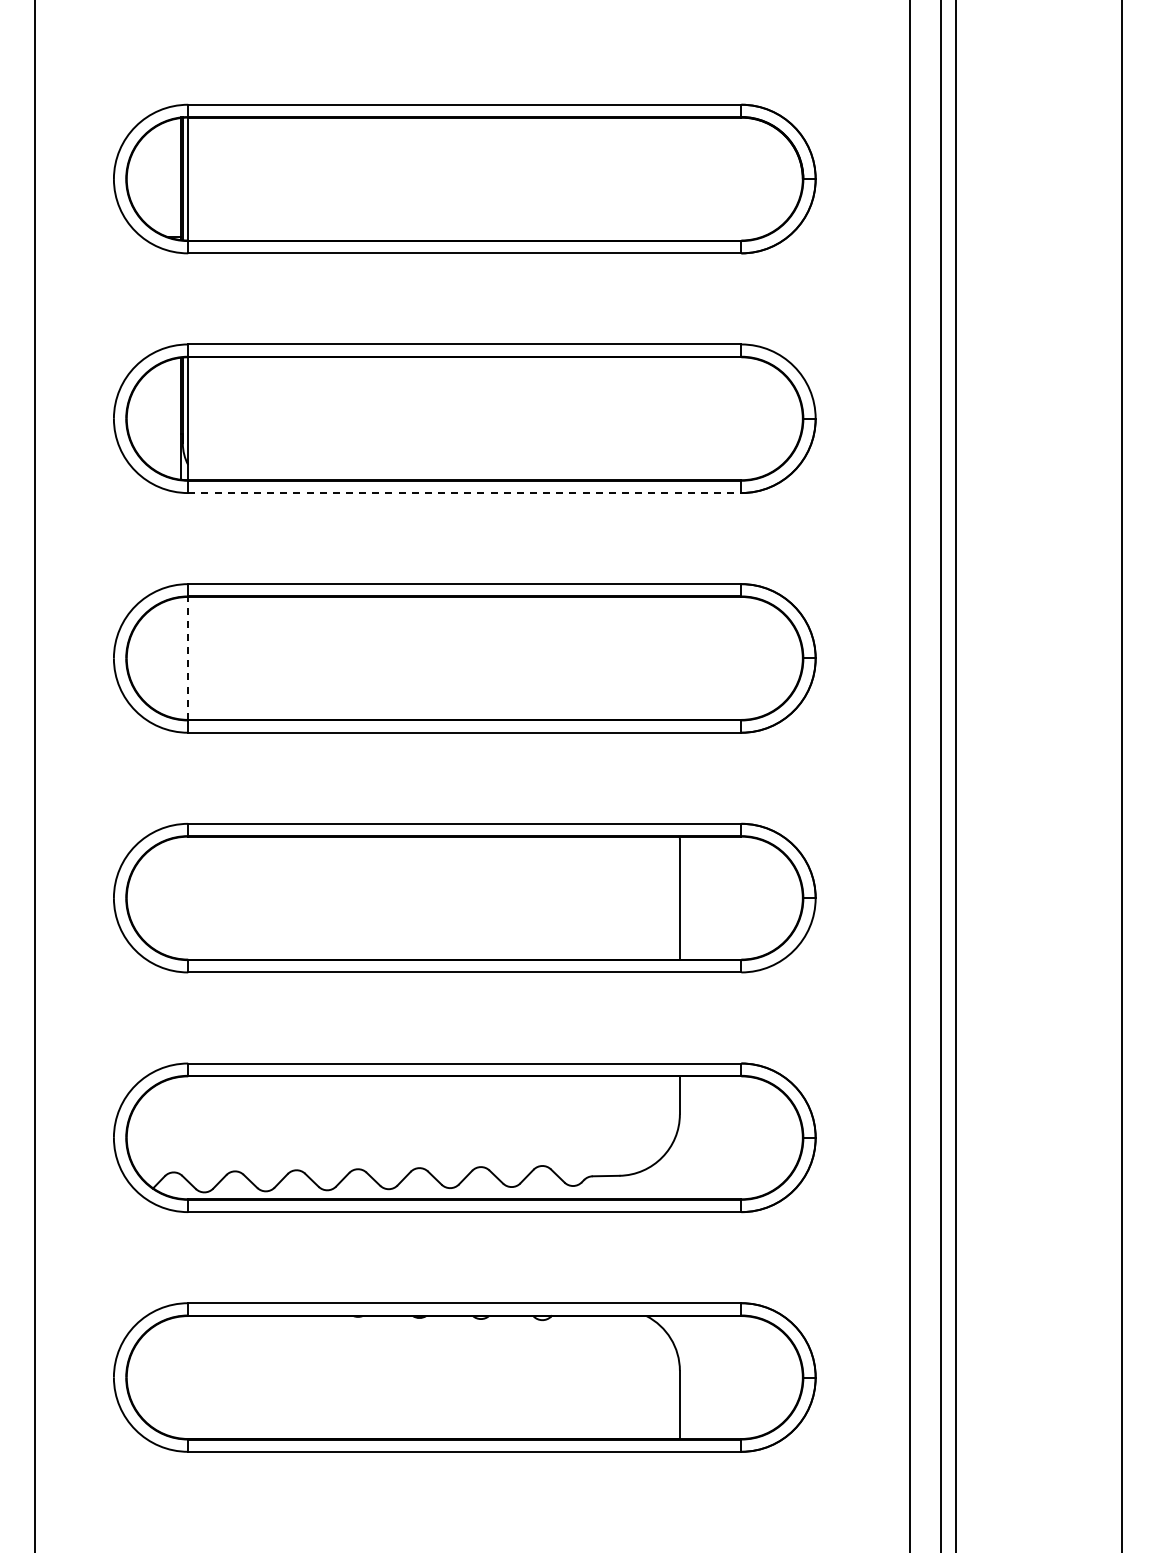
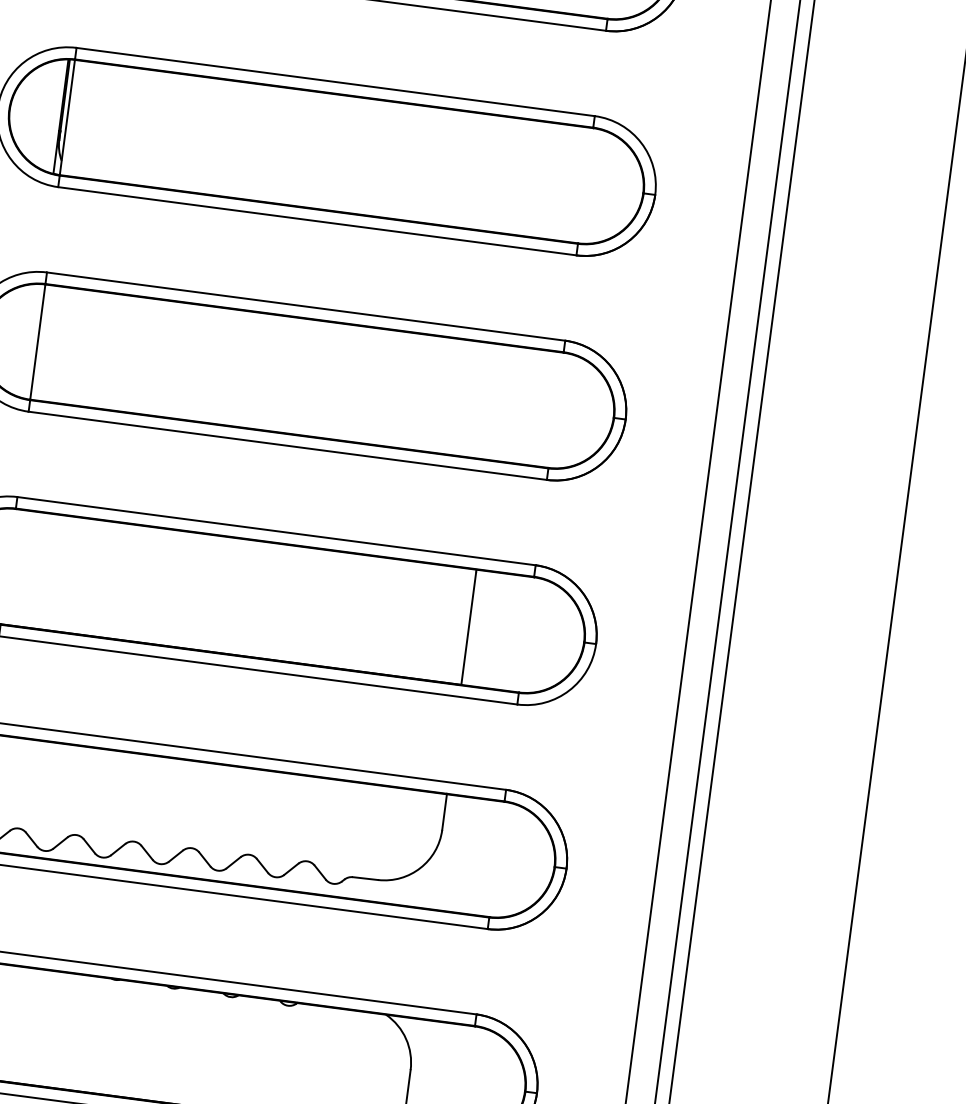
line: (464, 493) -> (317, 221), dashed -> solid
line: (188, 658) -> (38, 342), dashed -> solid

